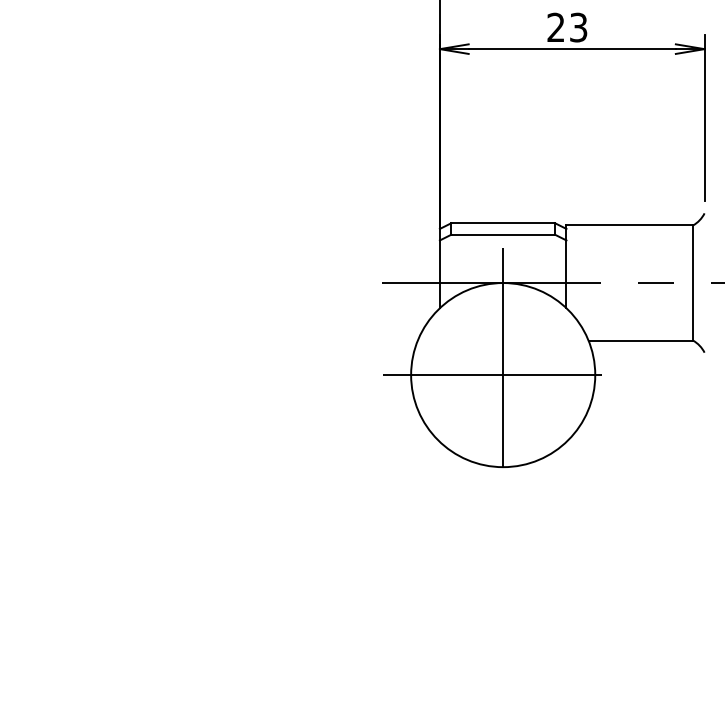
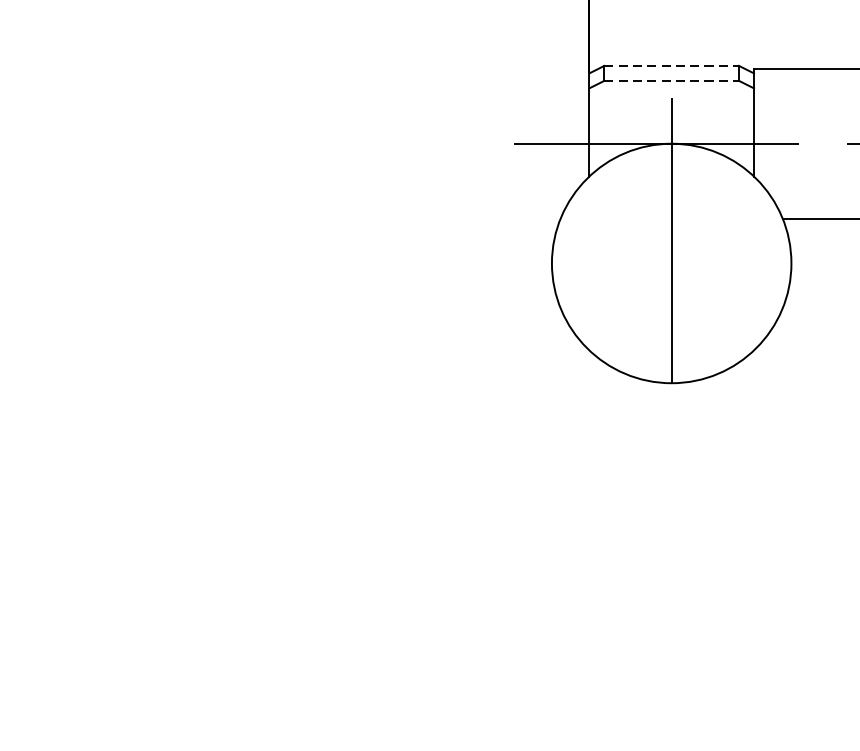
line: (503, 223) -> (672, 66), solid -> dashed
line: (503, 234) -> (672, 80), solid -> dashed
line: (503, 375) -> (672, 264), removed

